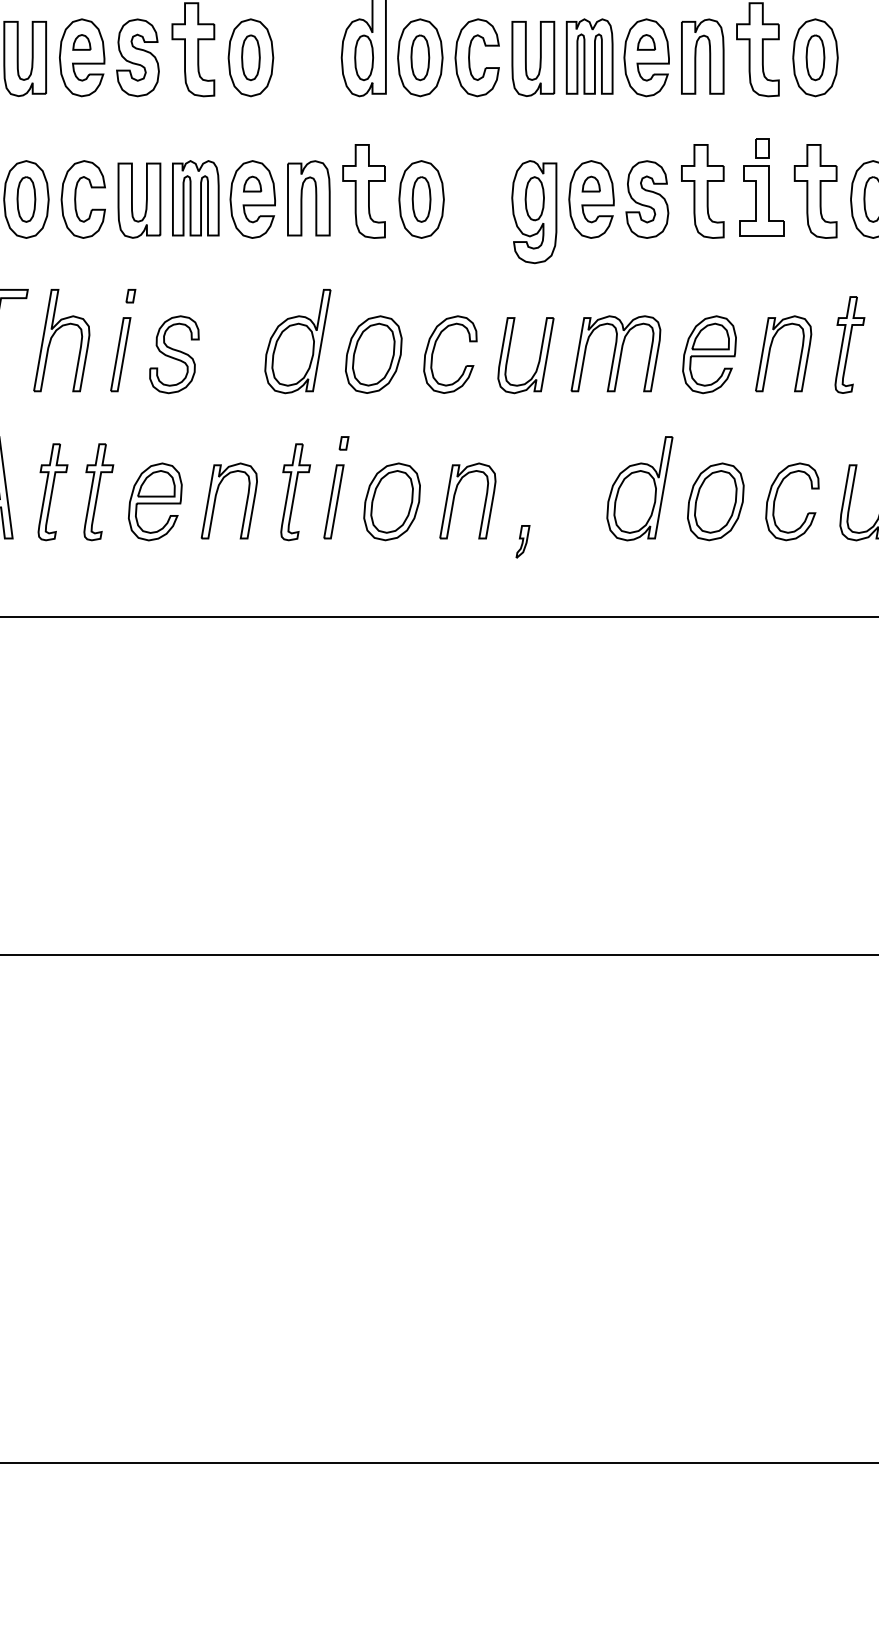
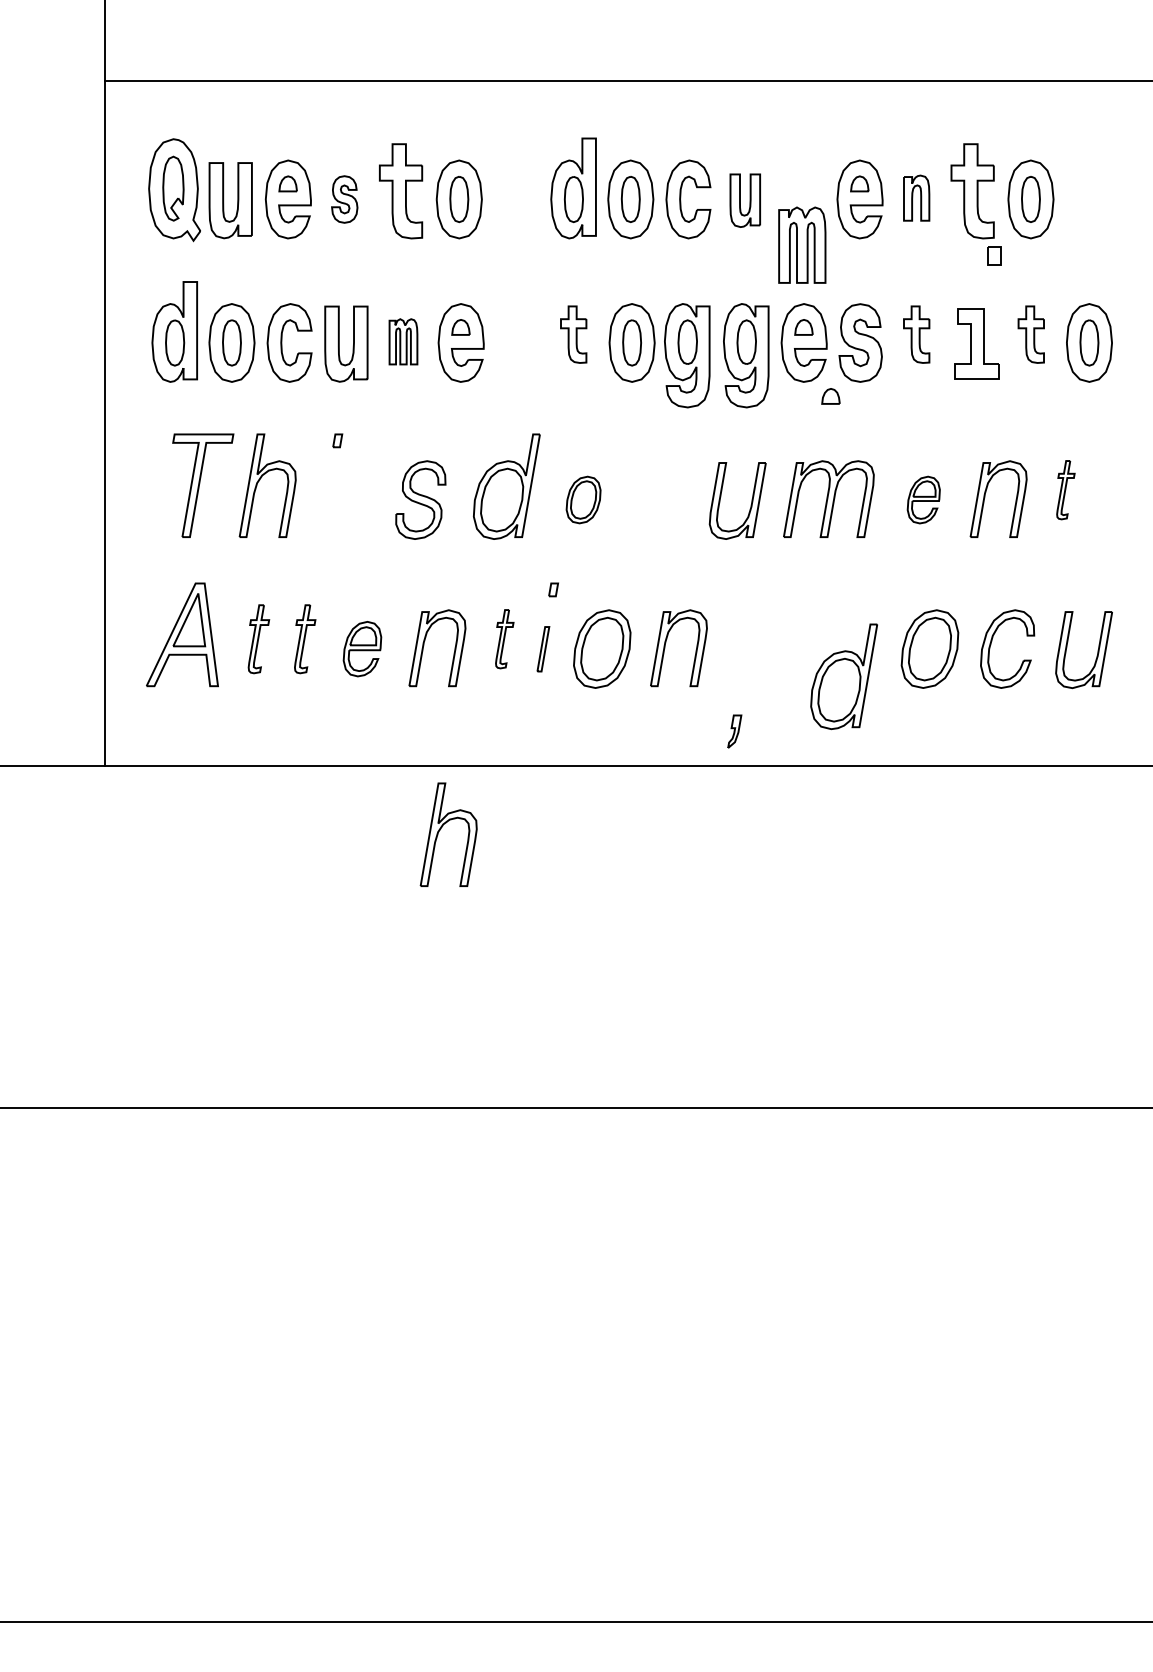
part: (589, 55) -> (802, 244), moved
part: (702, 55) -> (916, 197), size x0.6
part: (137, 57) -> (344, 199), size x0.6
part: (533, 58) -> (745, 200), size x0.7
part: (762, 147) -> (994, 255), moved
part: (363, 191) -> (573, 334), size x0.6
part: (702, 191) -> (916, 334), size x0.6
part: (816, 191) -> (1031, 334), size x0.6
part: (195, 198) -> (403, 341), size x0.6
part: (308, 198) -> (517, 341), removed
part: (476, 211) -> (687, 355), added
part: (617, 252) -> (830, 396), added
part: (849, 344) -> (1065, 489), size x0.6
part: (434, 349) -> (645, 494), removed
part: (120, 354) -> (327, 499), removed
part: (174, 354) -> (420, 499), moved
part: (373, 354) -> (583, 499), size x0.6
part: (709, 354) -> (923, 499), size x0.6
part: (639, 488) -> (843, 676), moved
part: (52, 491) -> (258, 638), size x0.7
part: (98, 491) -> (304, 638), size x0.7
part: (295, 491) -> (504, 638), size x0.6
part: (155, 501) -> (362, 648), size x0.7
part: (334, 502) -> (543, 649), size x0.6
part: (522, 541) -> (734, 731), moved
part: (232, 681) -> (440, 830), added

